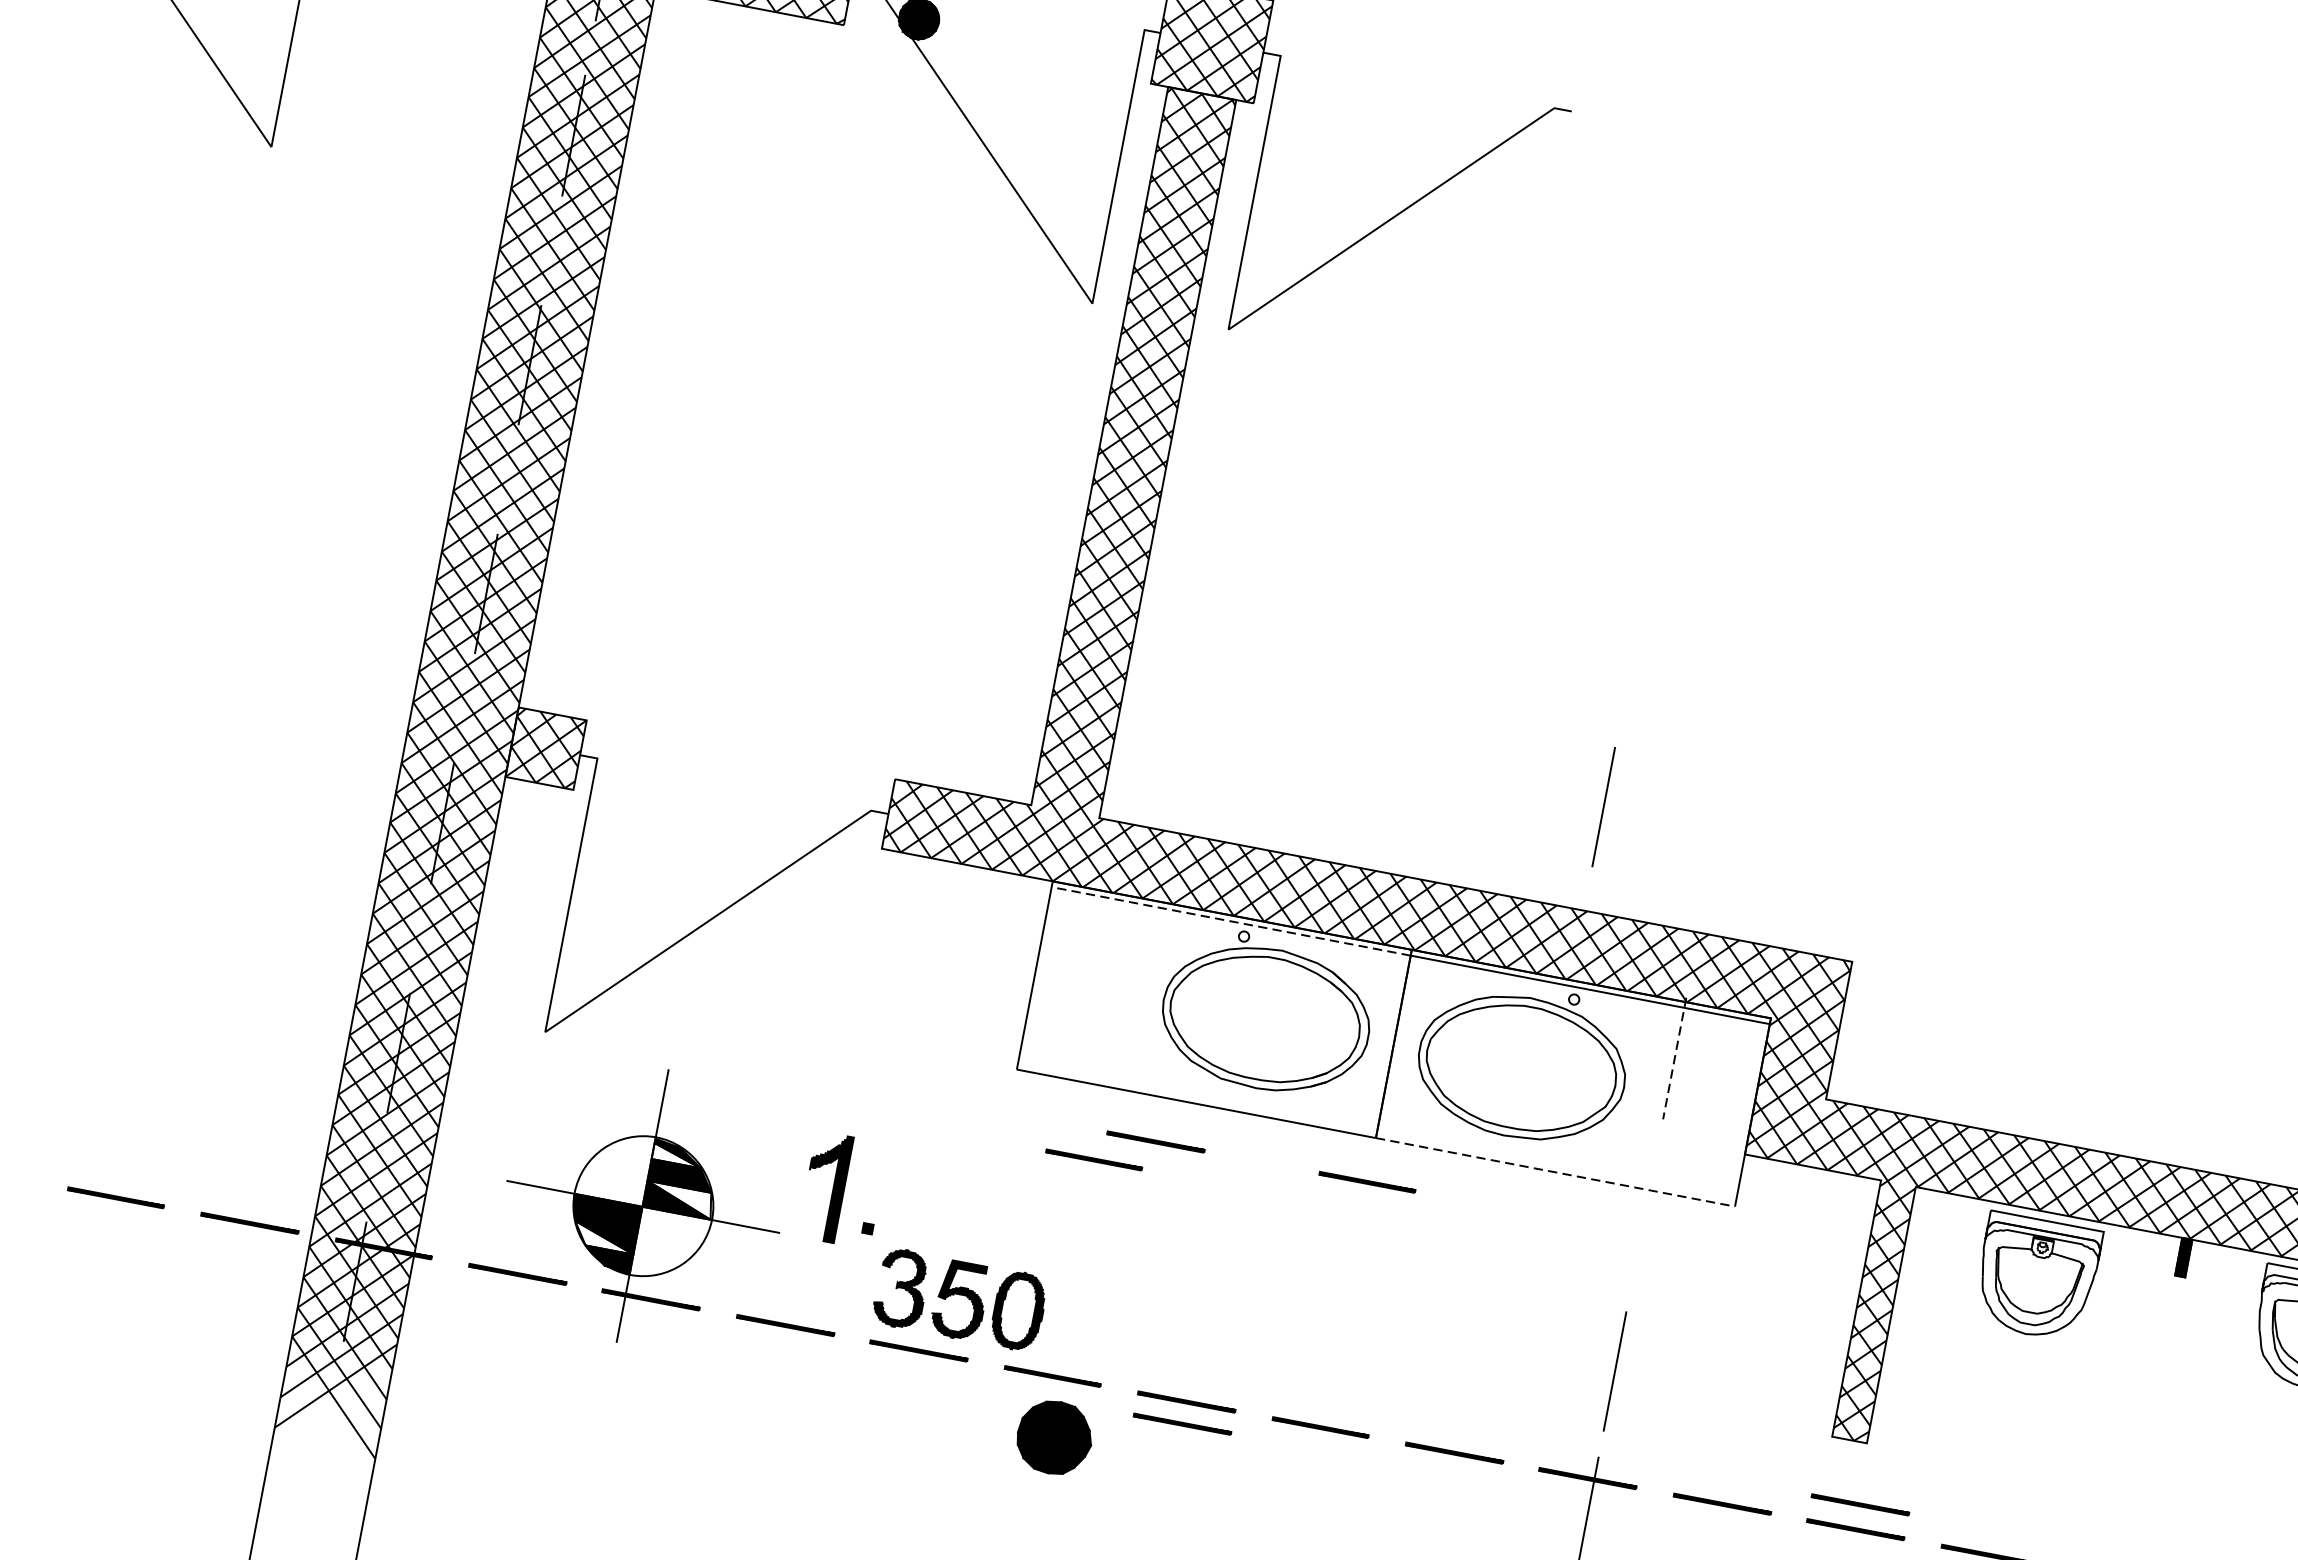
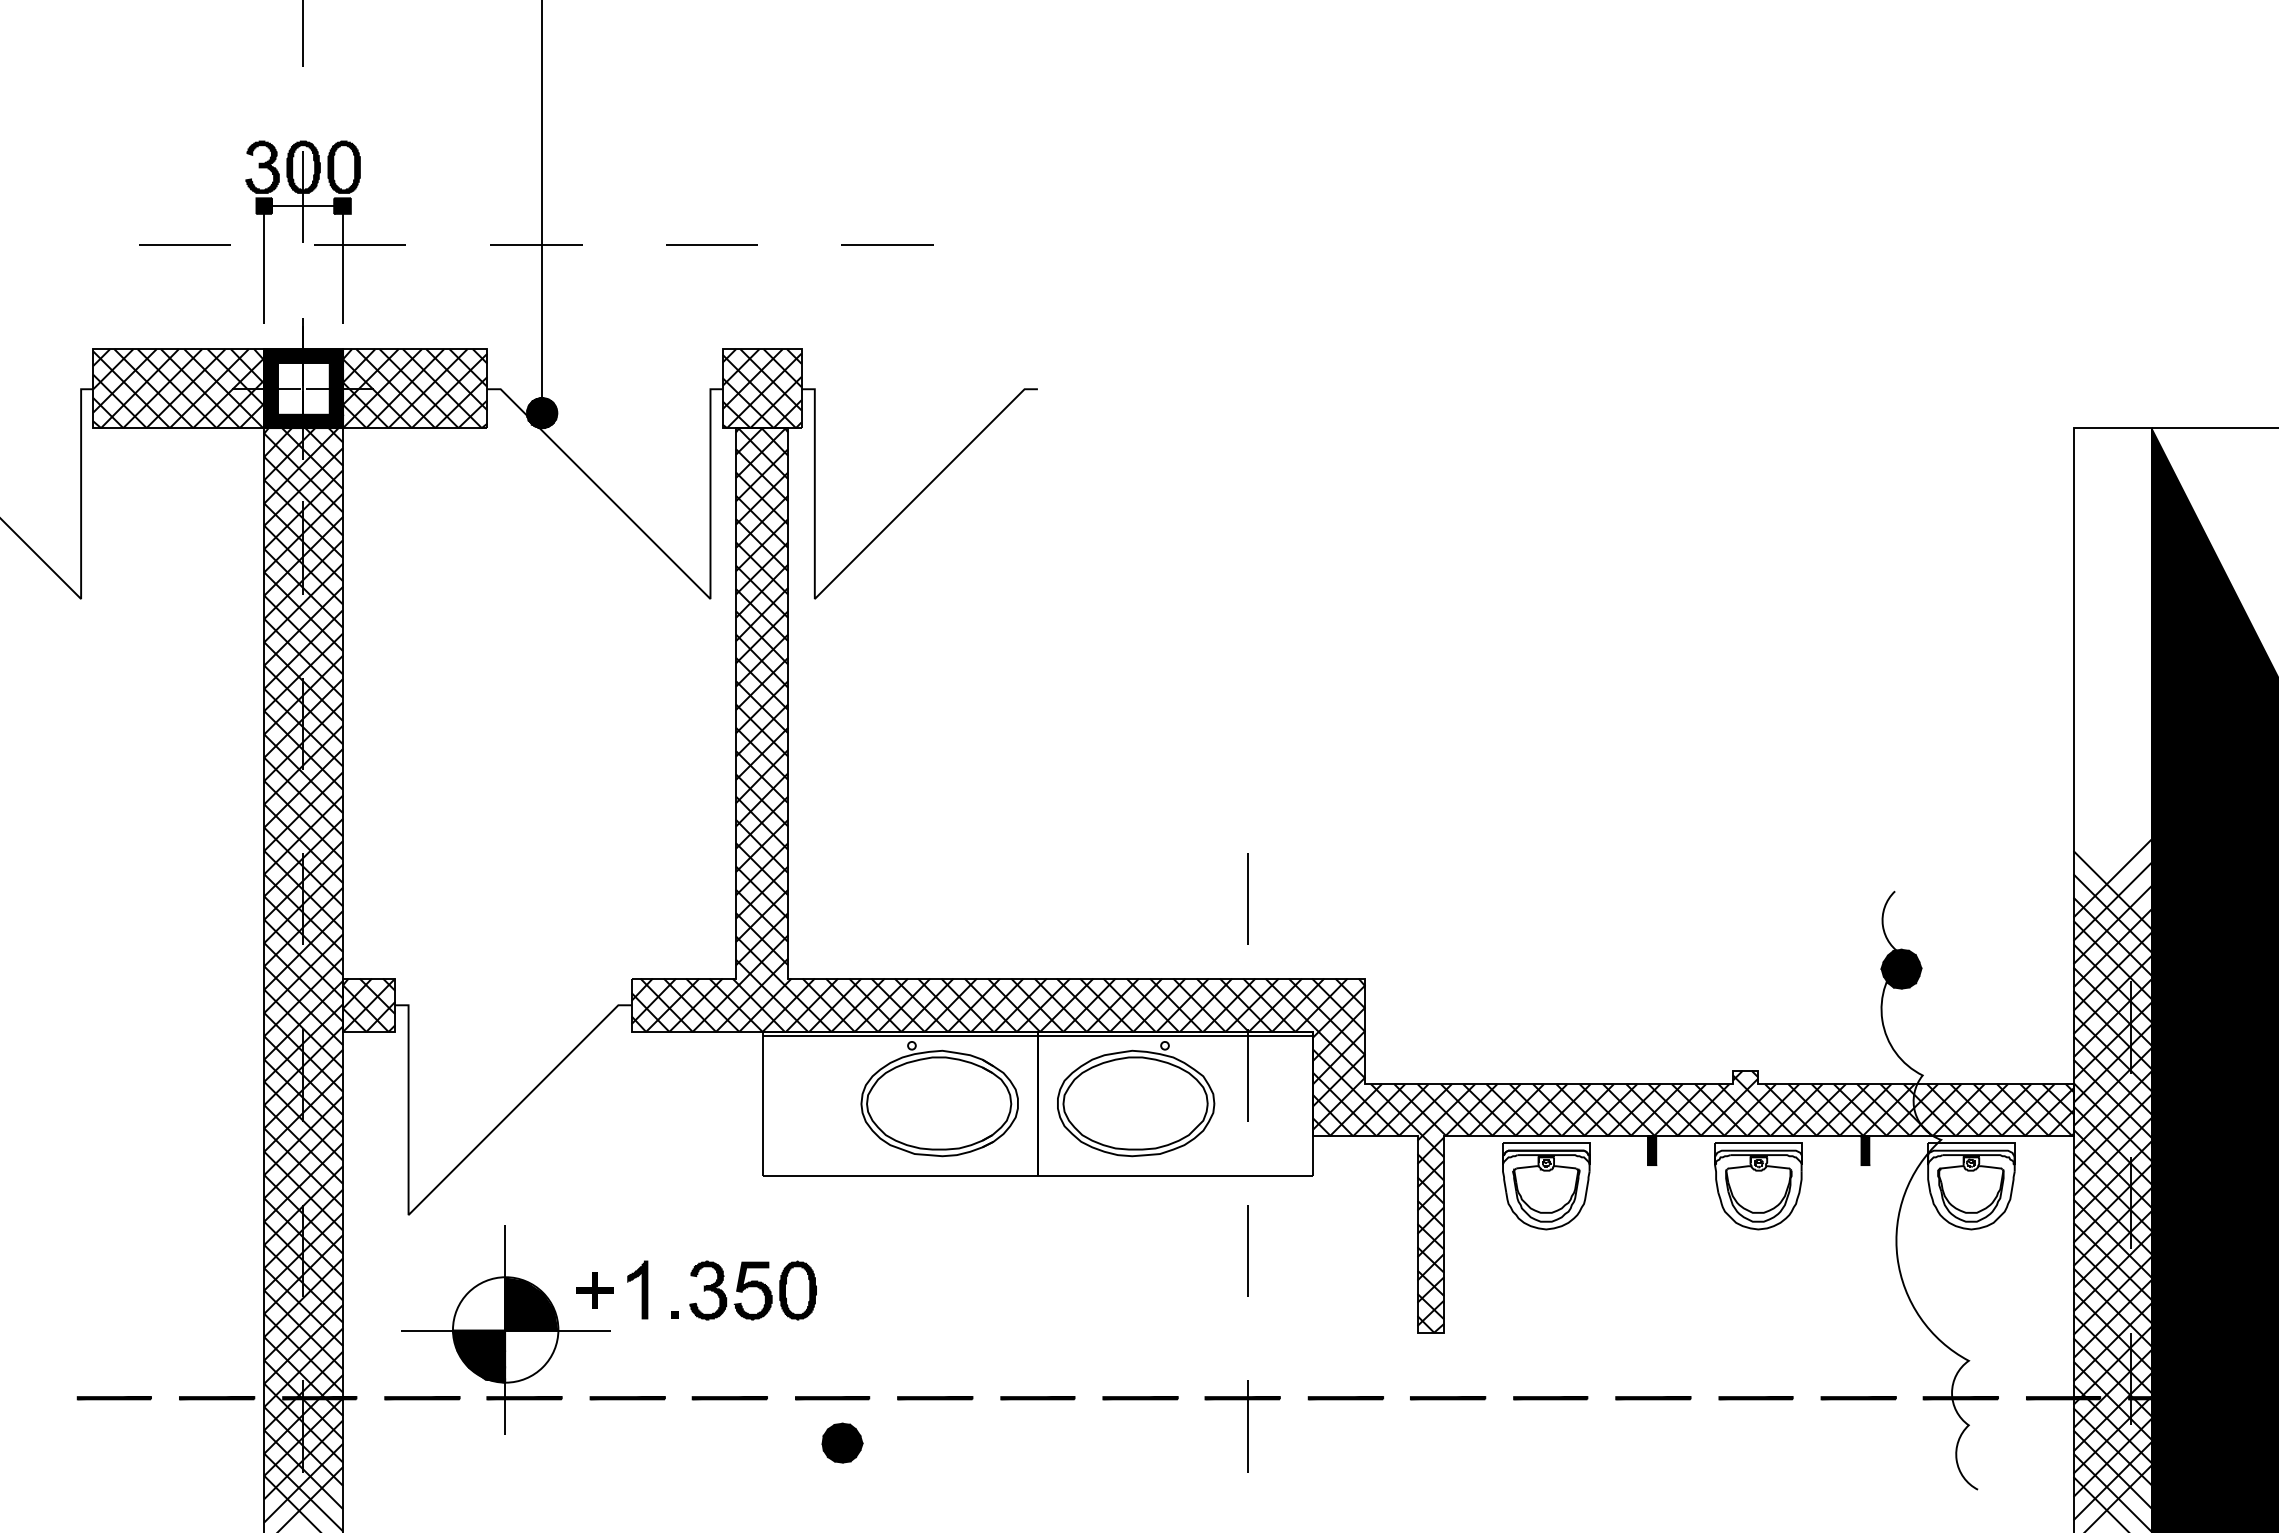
line: (1603, 806) -> (1247, 898), moved
line: (1231, 921) -> (900, 1036), dashed -> solid
line: (1674, 1058) -> (1247, 1075), dashed -> solid
line: (1155, 1142) -> (875, 1210), removed
fill: (677, 1155) -> (523, 1287), added
line: (1093, 1160) -> (832, 1232), removed
line: (1555, 1172) -> (1175, 1176), dashed -> solid
fill: (769, 1176) -> (594, 1290), added
line: (1366, 1182) -> (1037, 1210), removed
part: (825, 1186) -> (637, 1289), size x0.71
fill: (679, 1200) -> (531, 1320), added
fill: (604, 1237) -> (481, 1358), added
part: (959, 1299) -> (752, 1290), moved
line: (1614, 1370) -> (1247, 1250), moved
line: (1182, 1424) -> (935, 1415), removed
part: (1054, 1436) -> (842, 1442), size x0.71
line: (1860, 1505) -> (1448, 1379), removed

